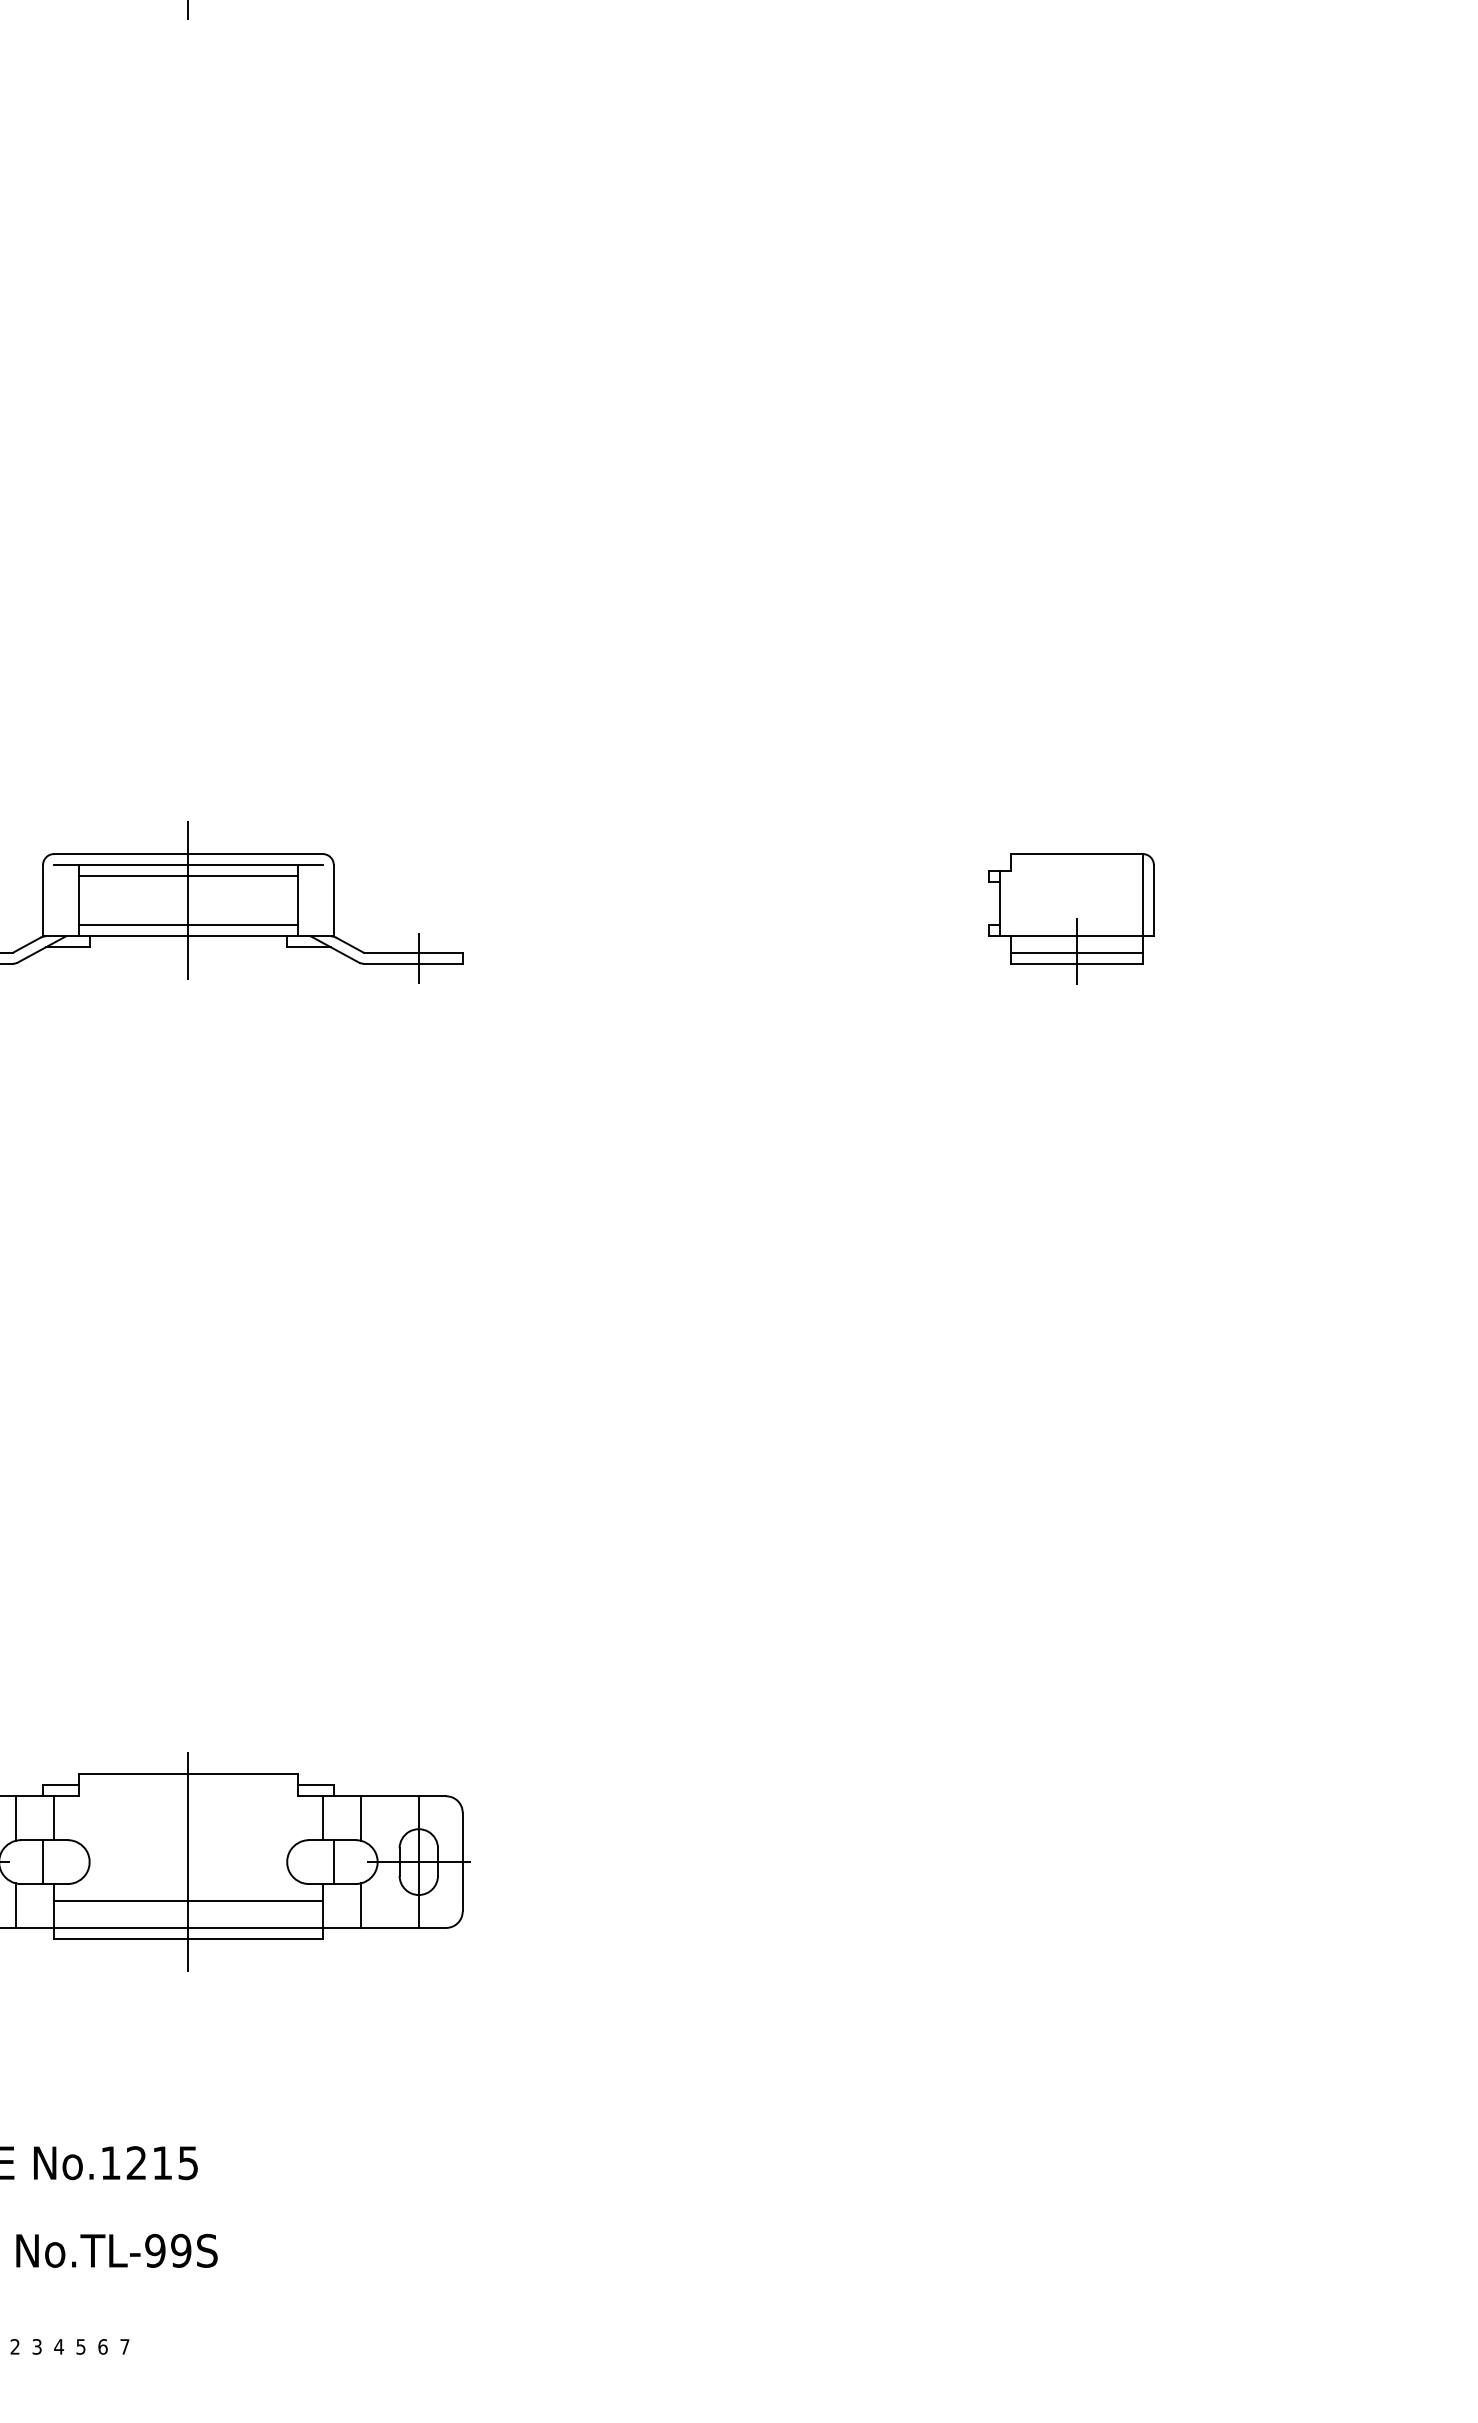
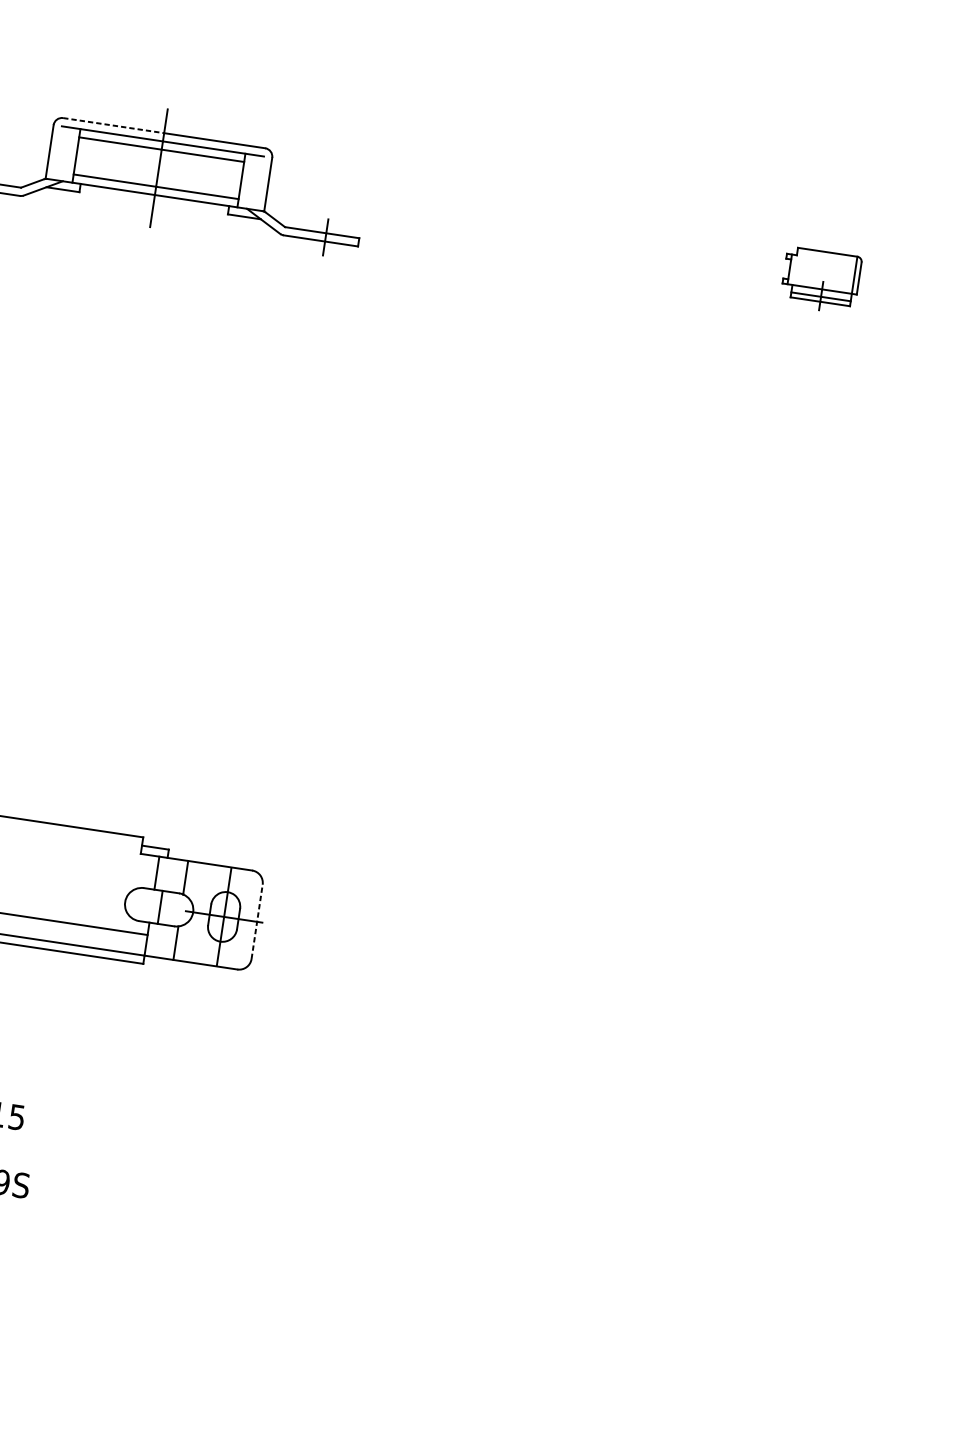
line: (121, 854) -> (113, 125), solid -> dashed
part: (1071, 918) -> (820, 280), size x0.6
line: (188, 1861) -> (51, 890), removed
line: (462, 1861) -> (257, 921), solid -> dashed

